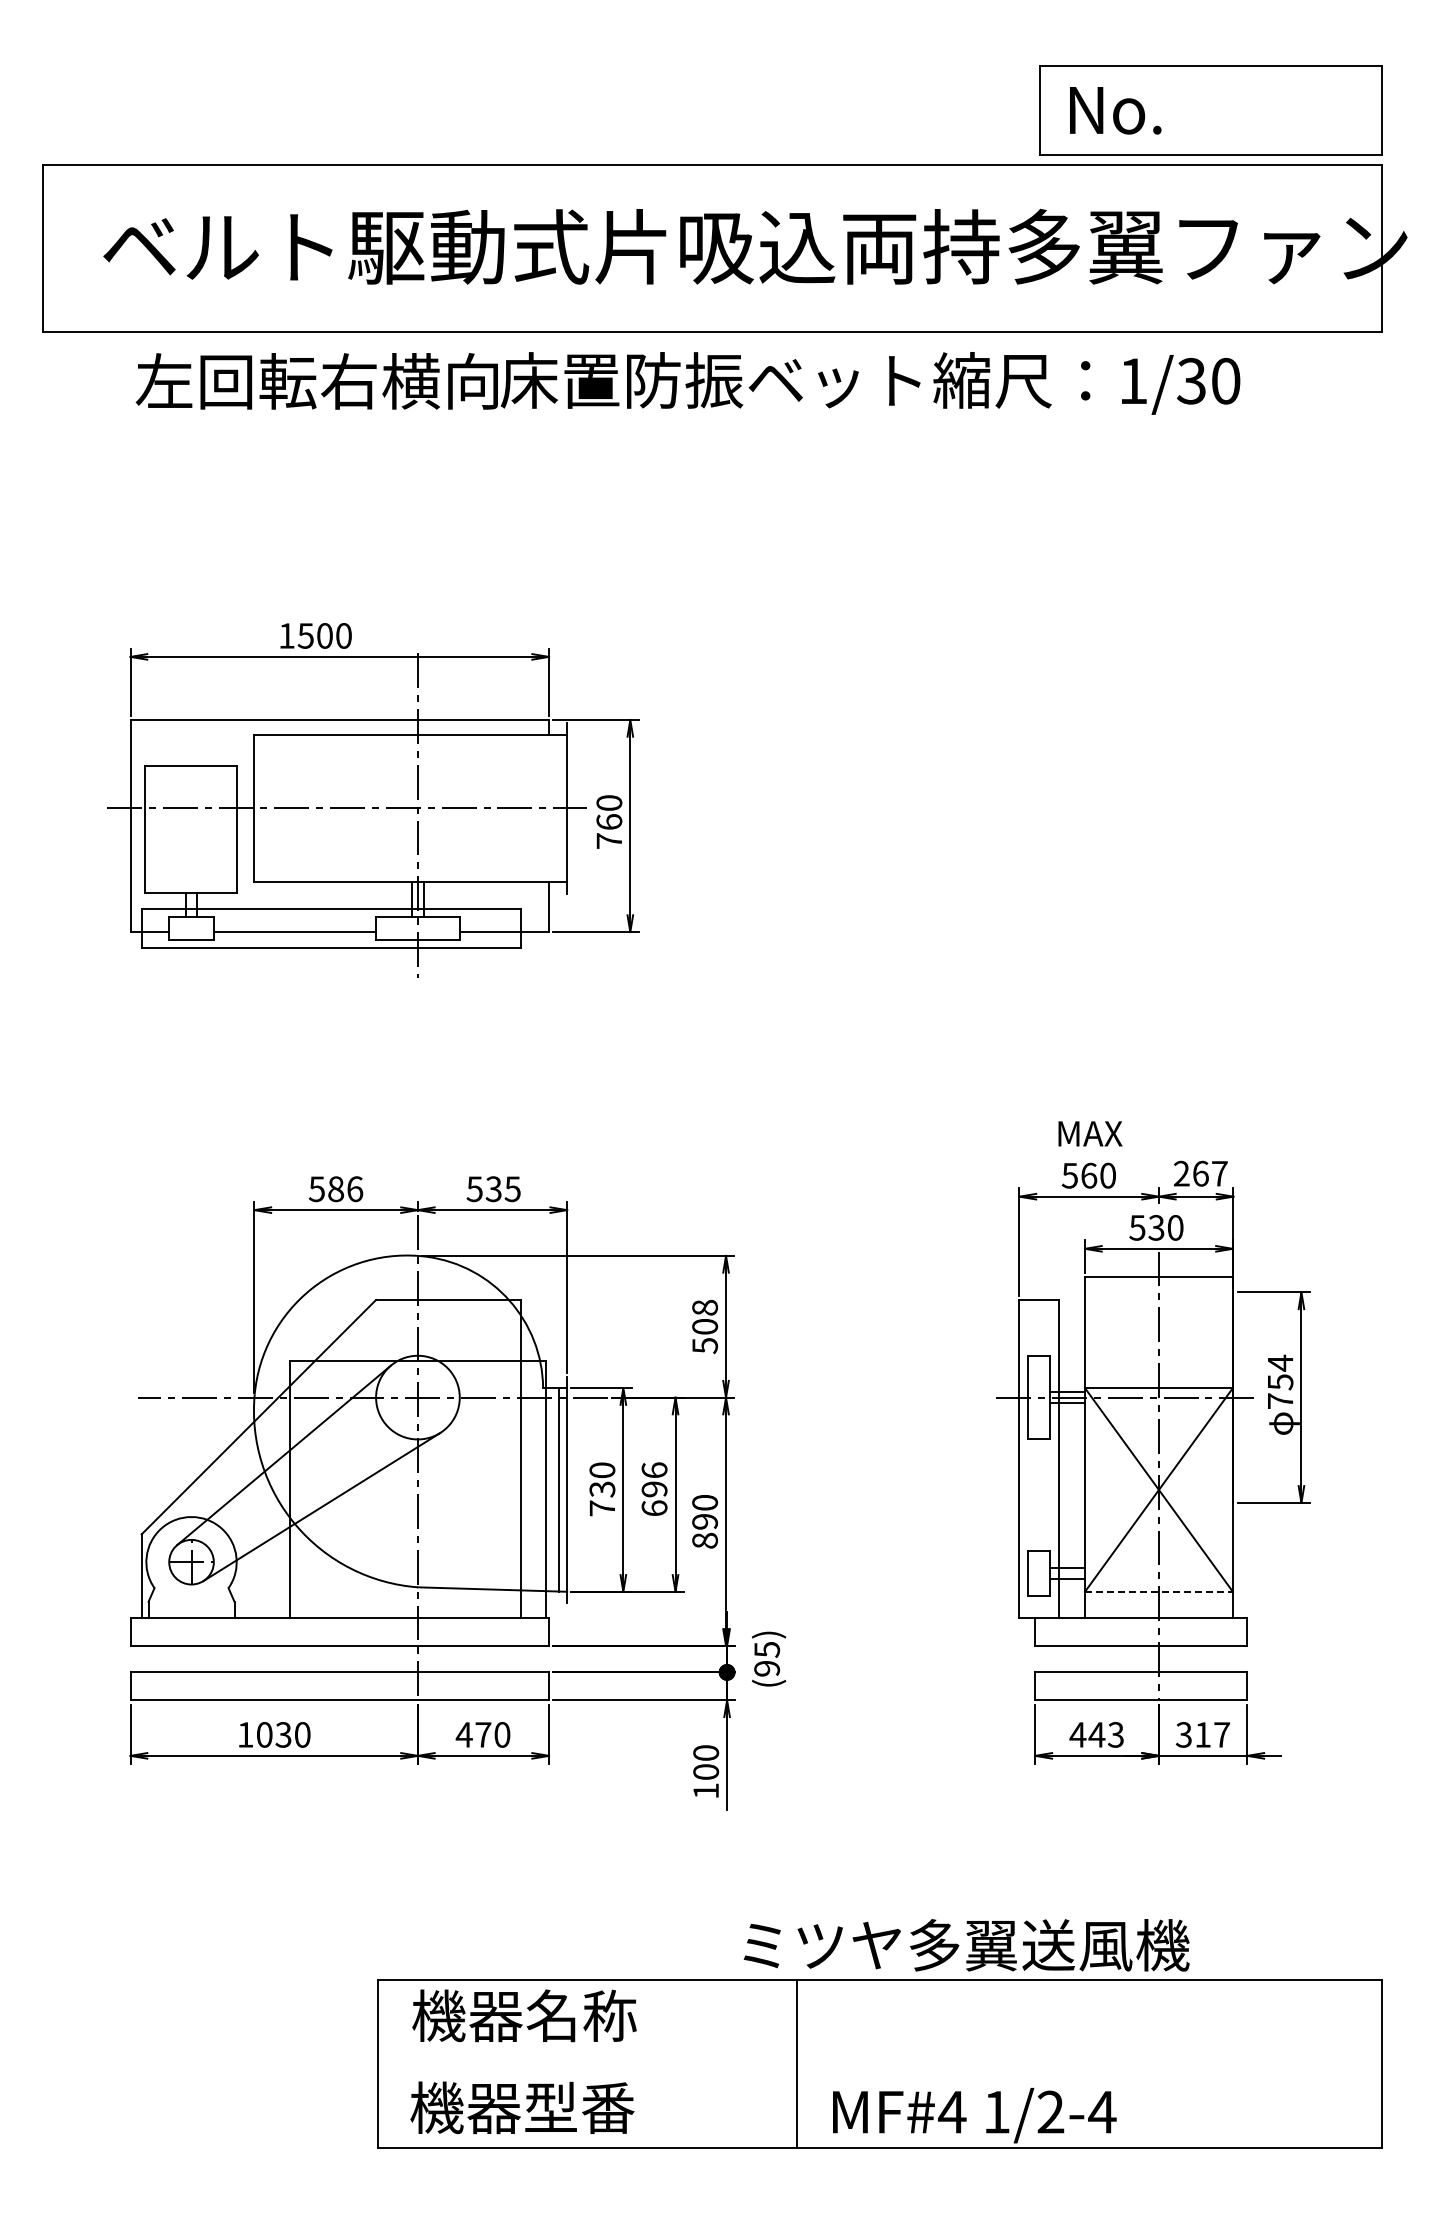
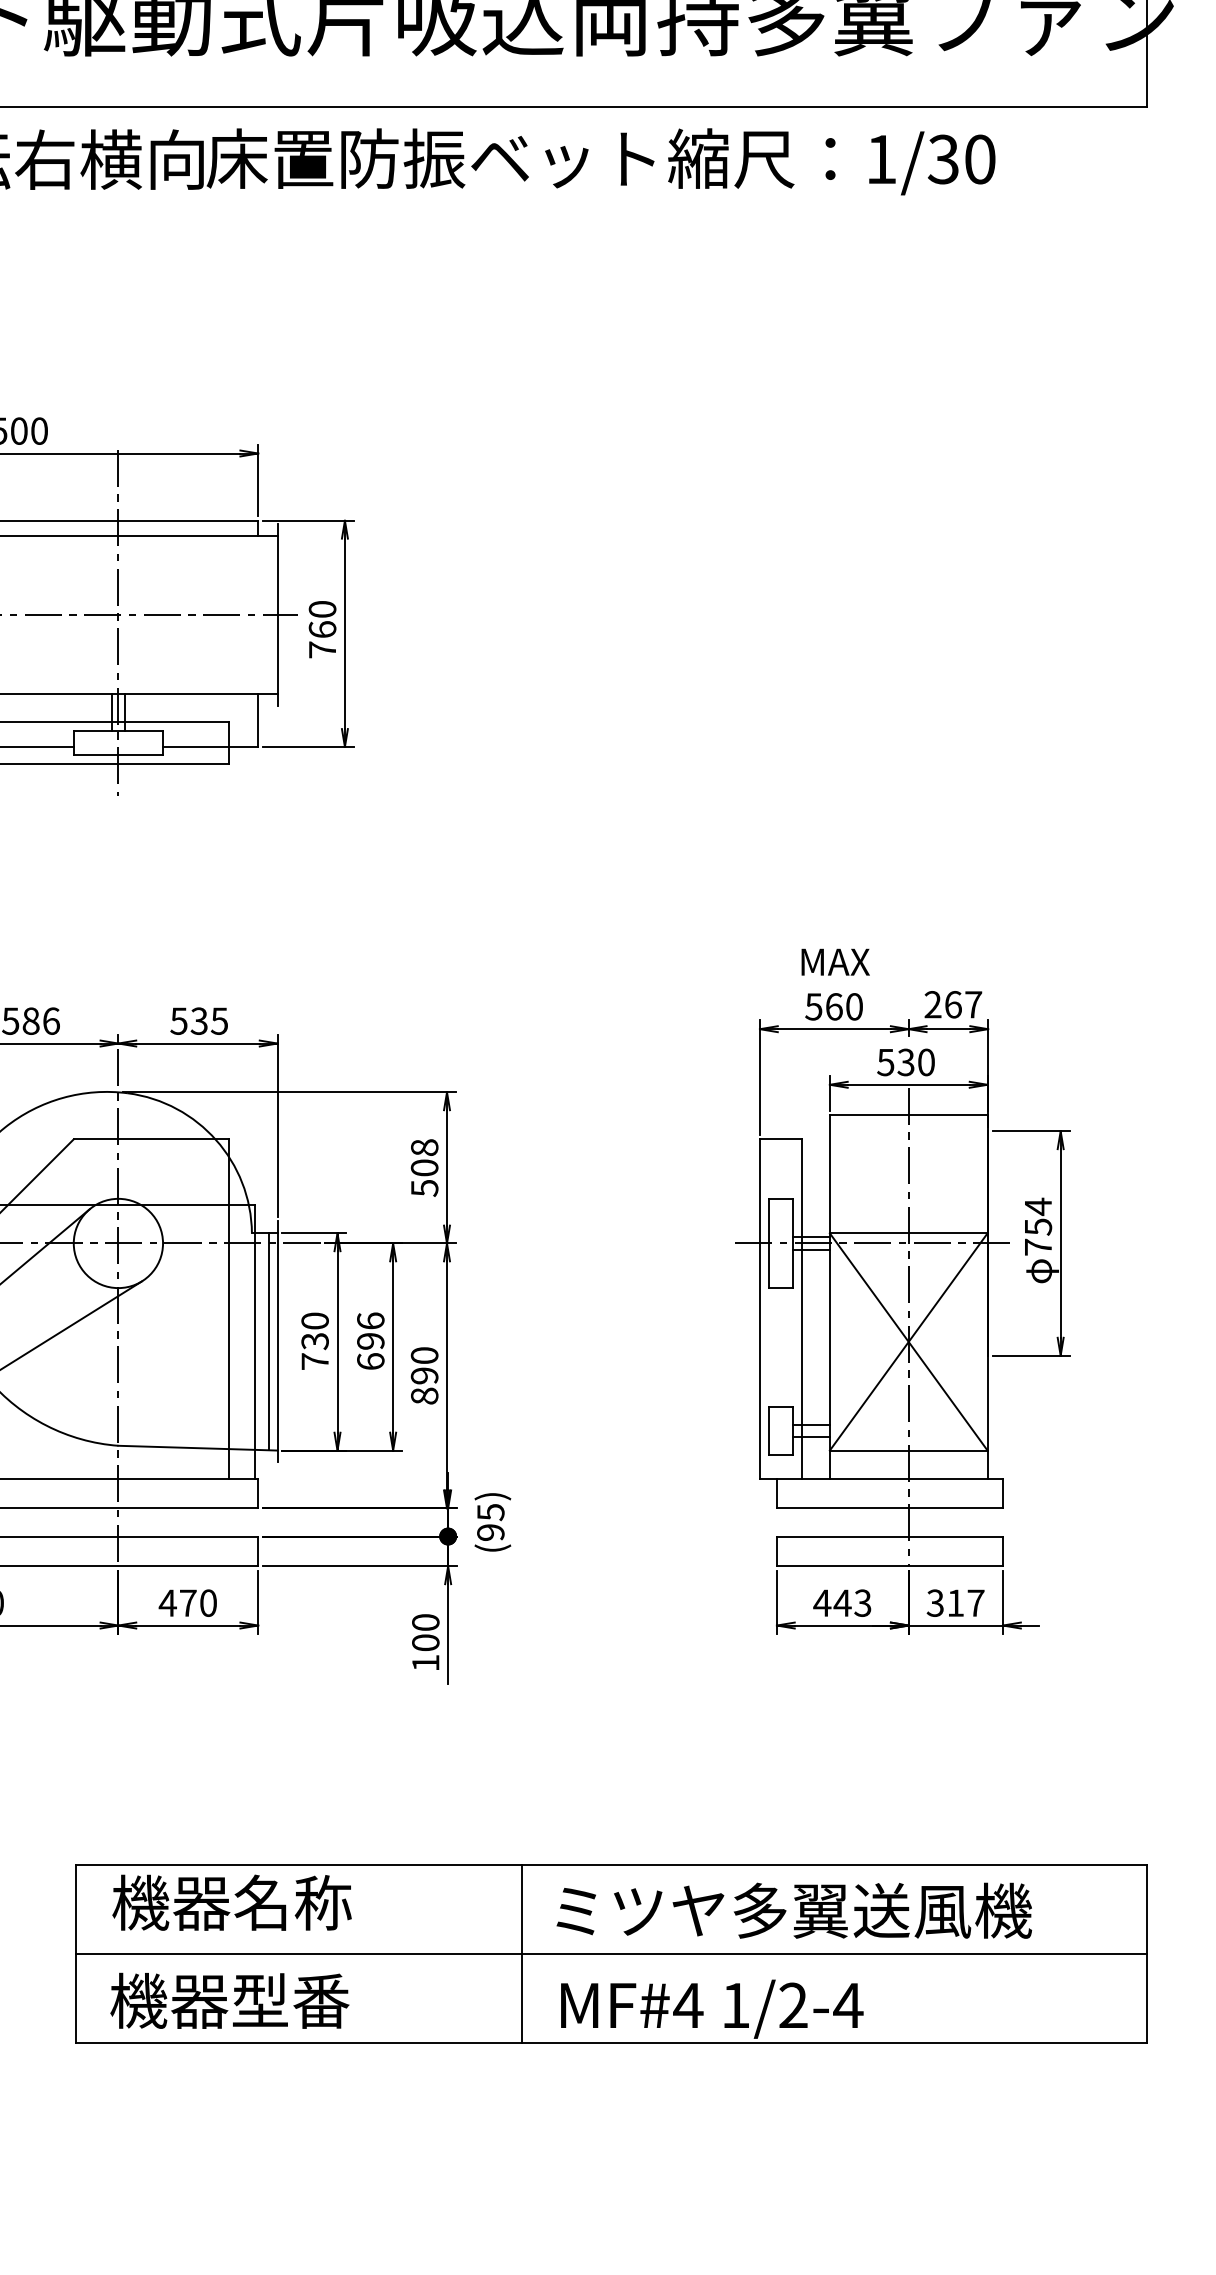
line: (1158, 1591) -> (908, 1450), dashed -> solid
text: (966, 1945) -> (794, 1910), moved
line: (880, 2063) -> (611, 1953), added

